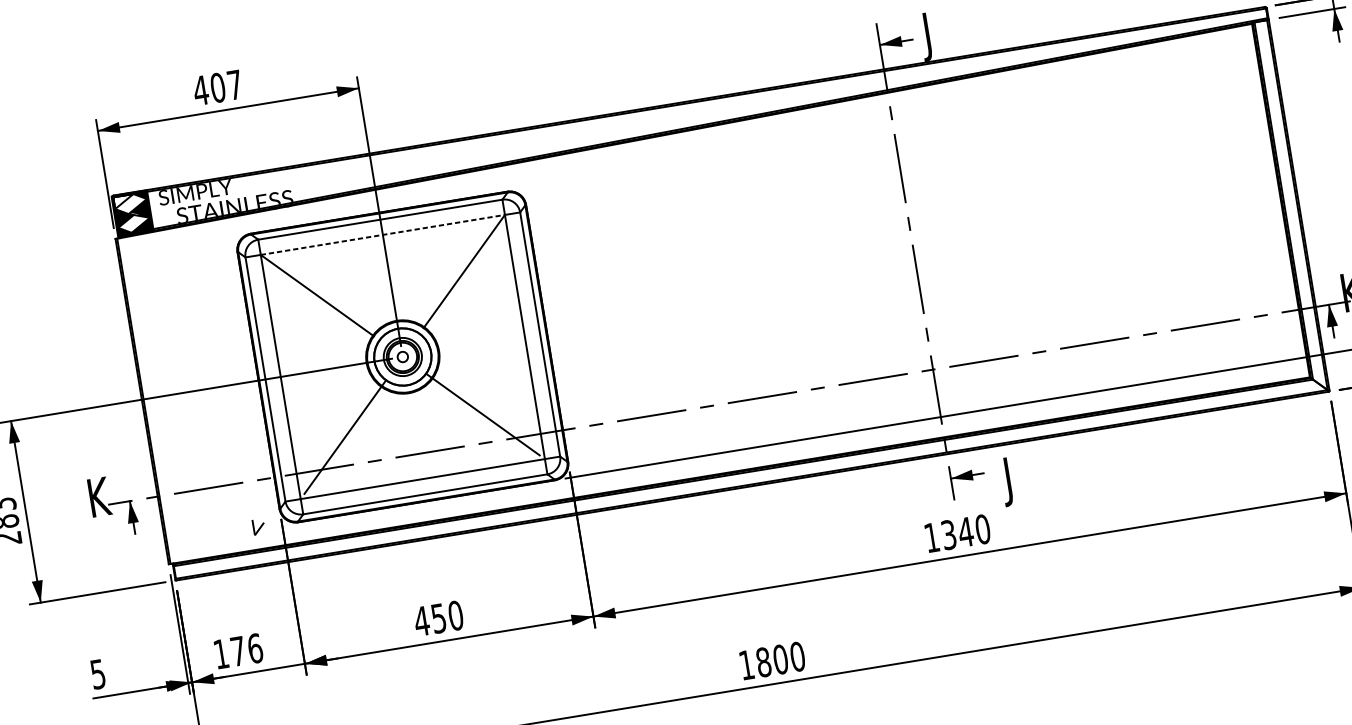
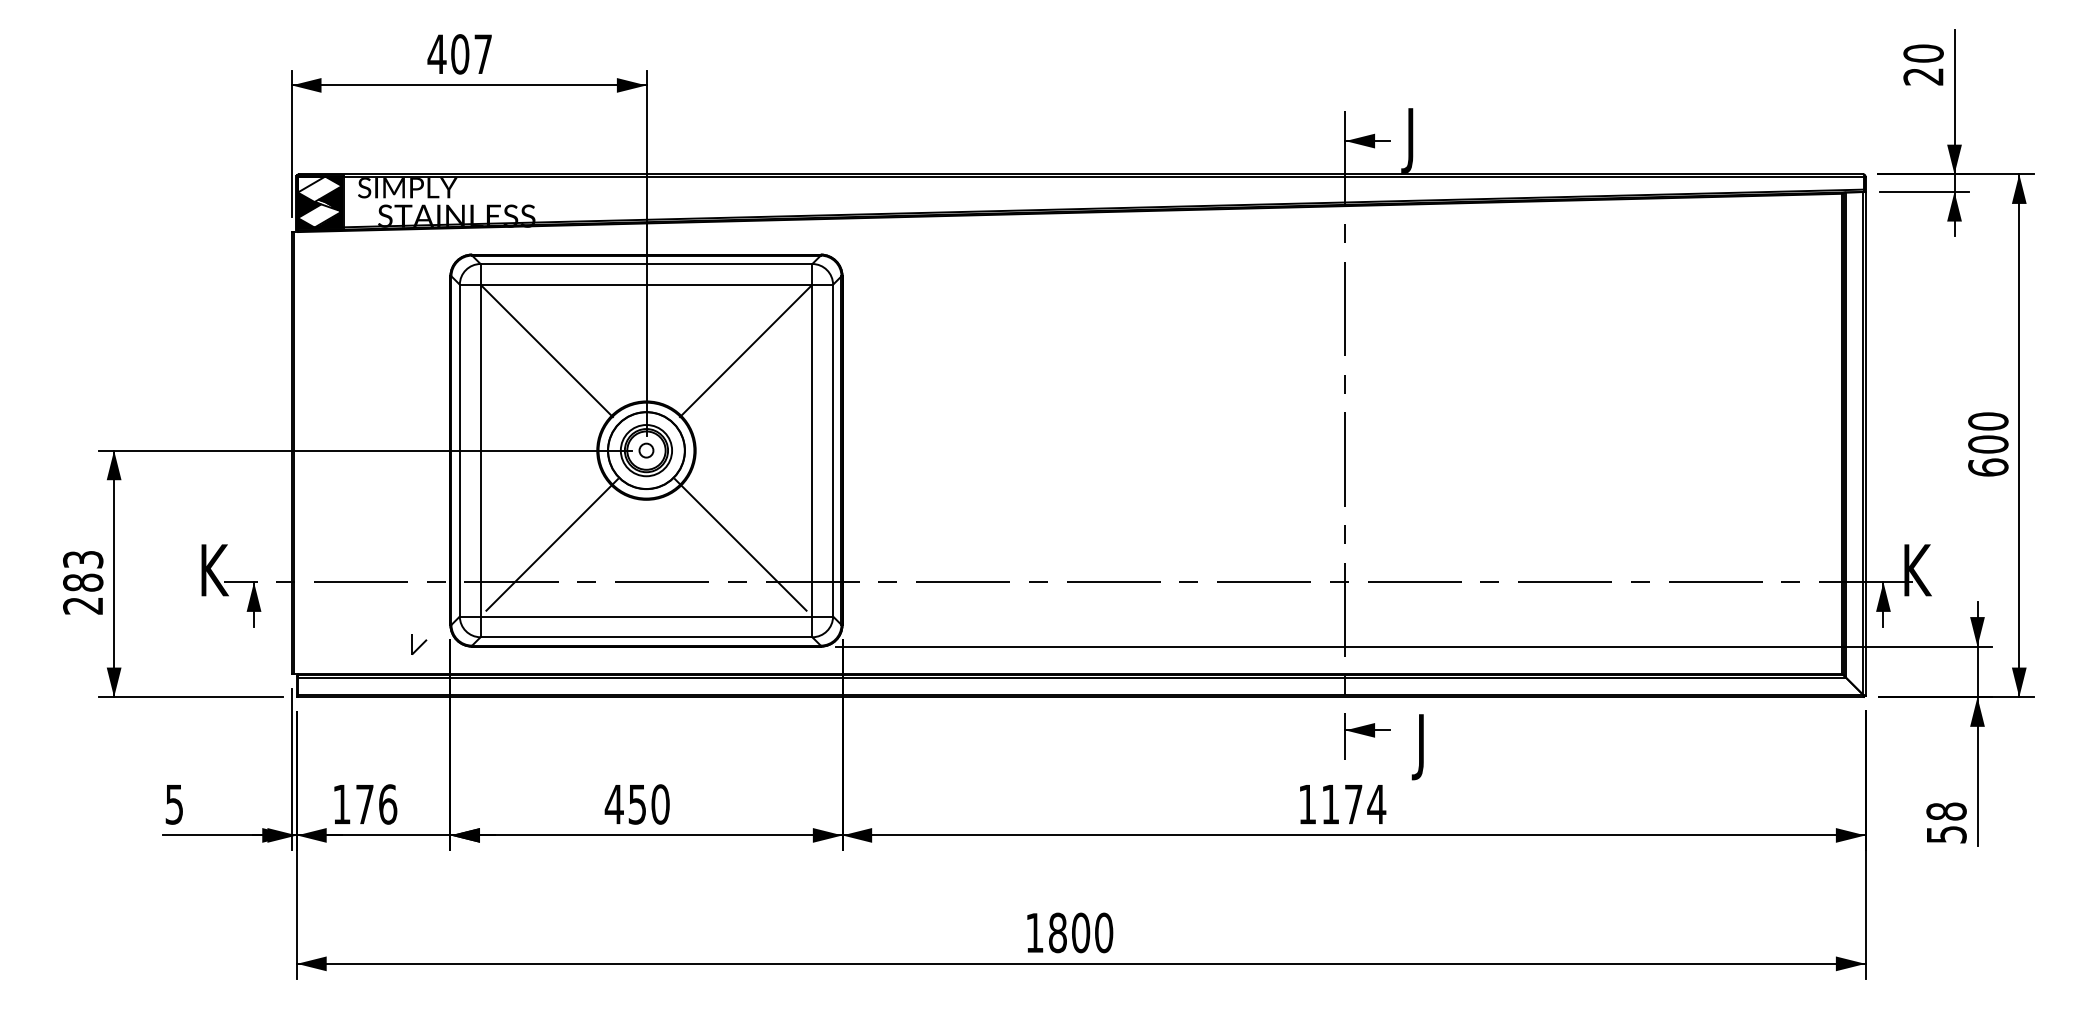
line: (382, 234) -> (646, 284), dashed -> solid
text: (966, 532) -> (1354, 804), 1340 -> 1174

